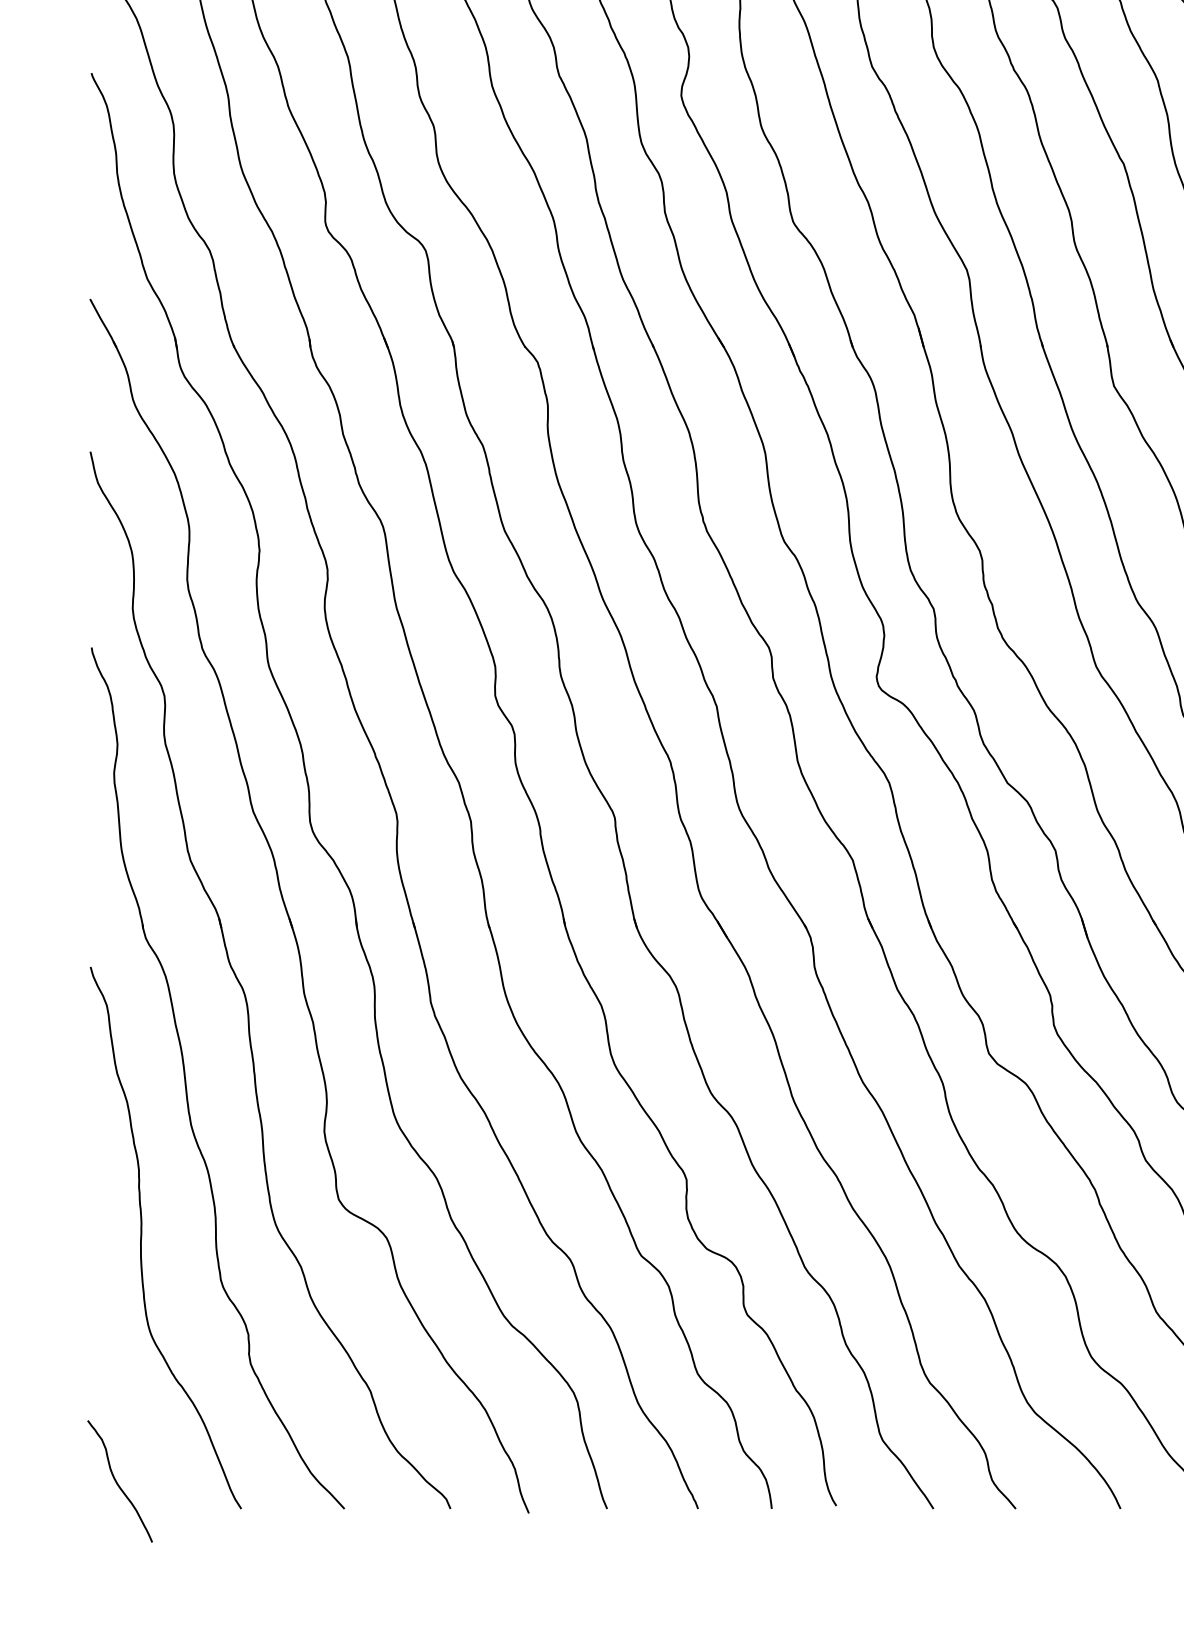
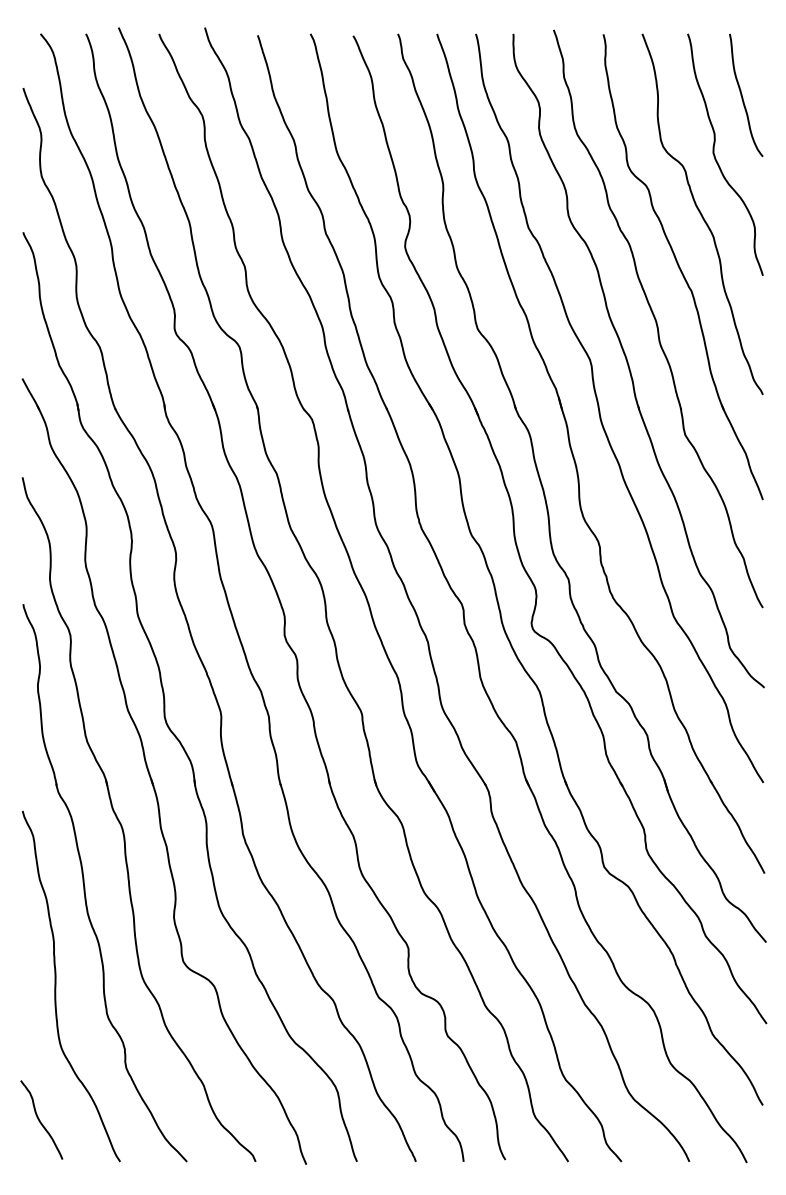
curve: (118, 1482) -> (40, 1120), moved

